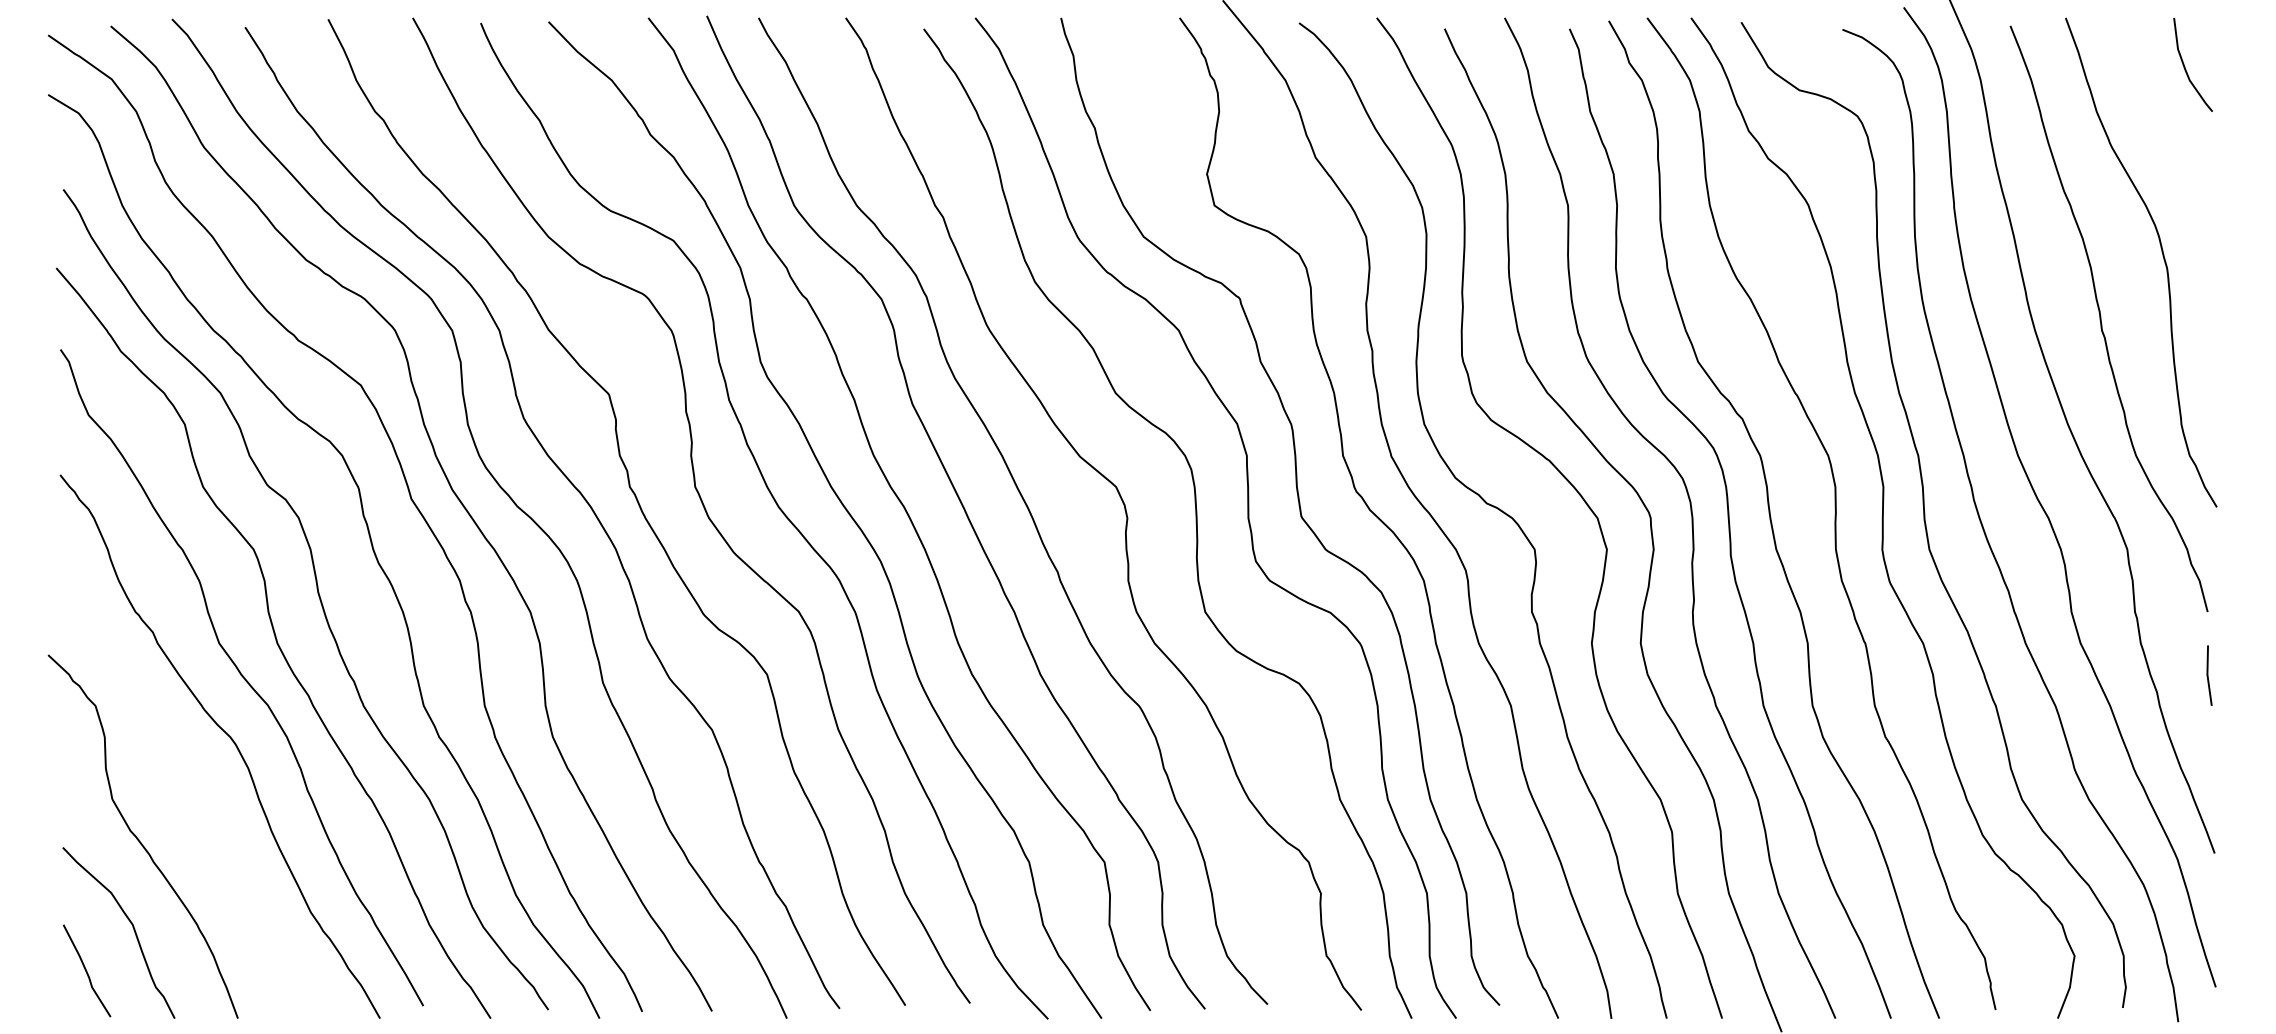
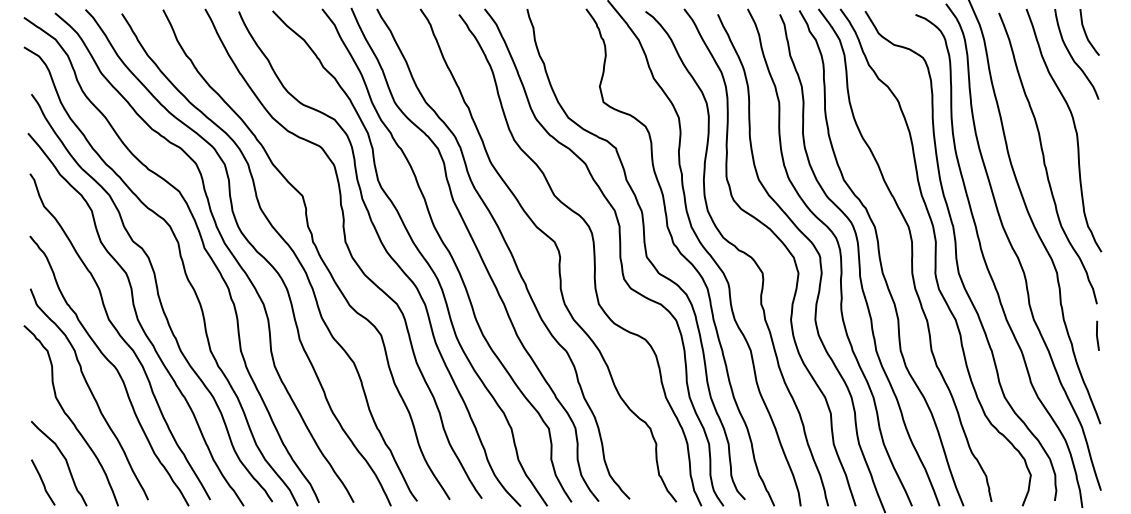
curve: (2158, 113) -> (1072, 56), added
curve: (182, 789) -> (90, 392), added

